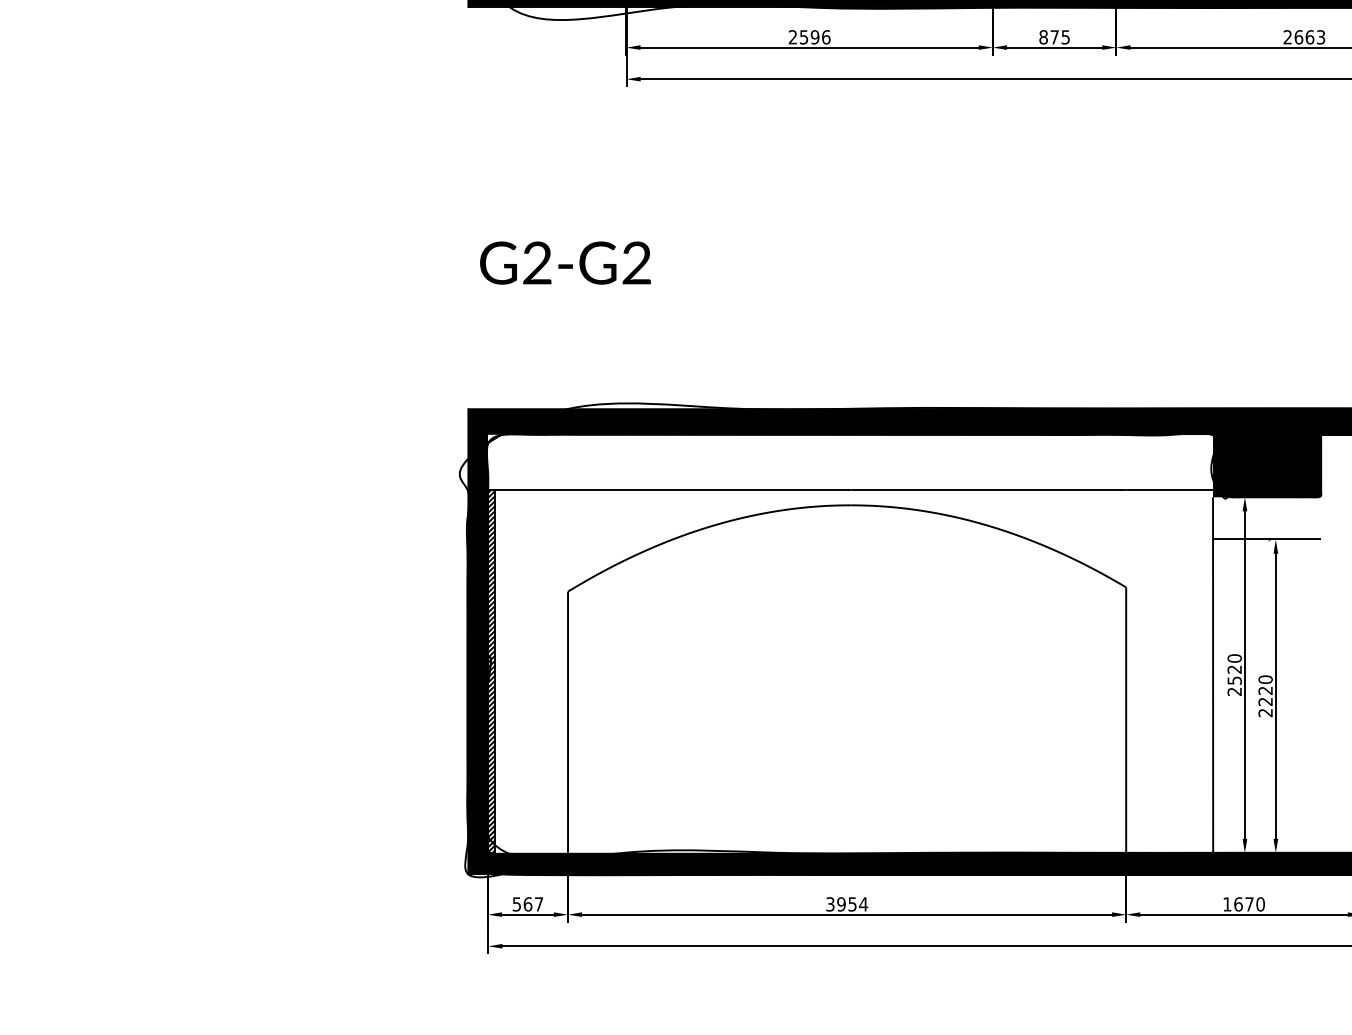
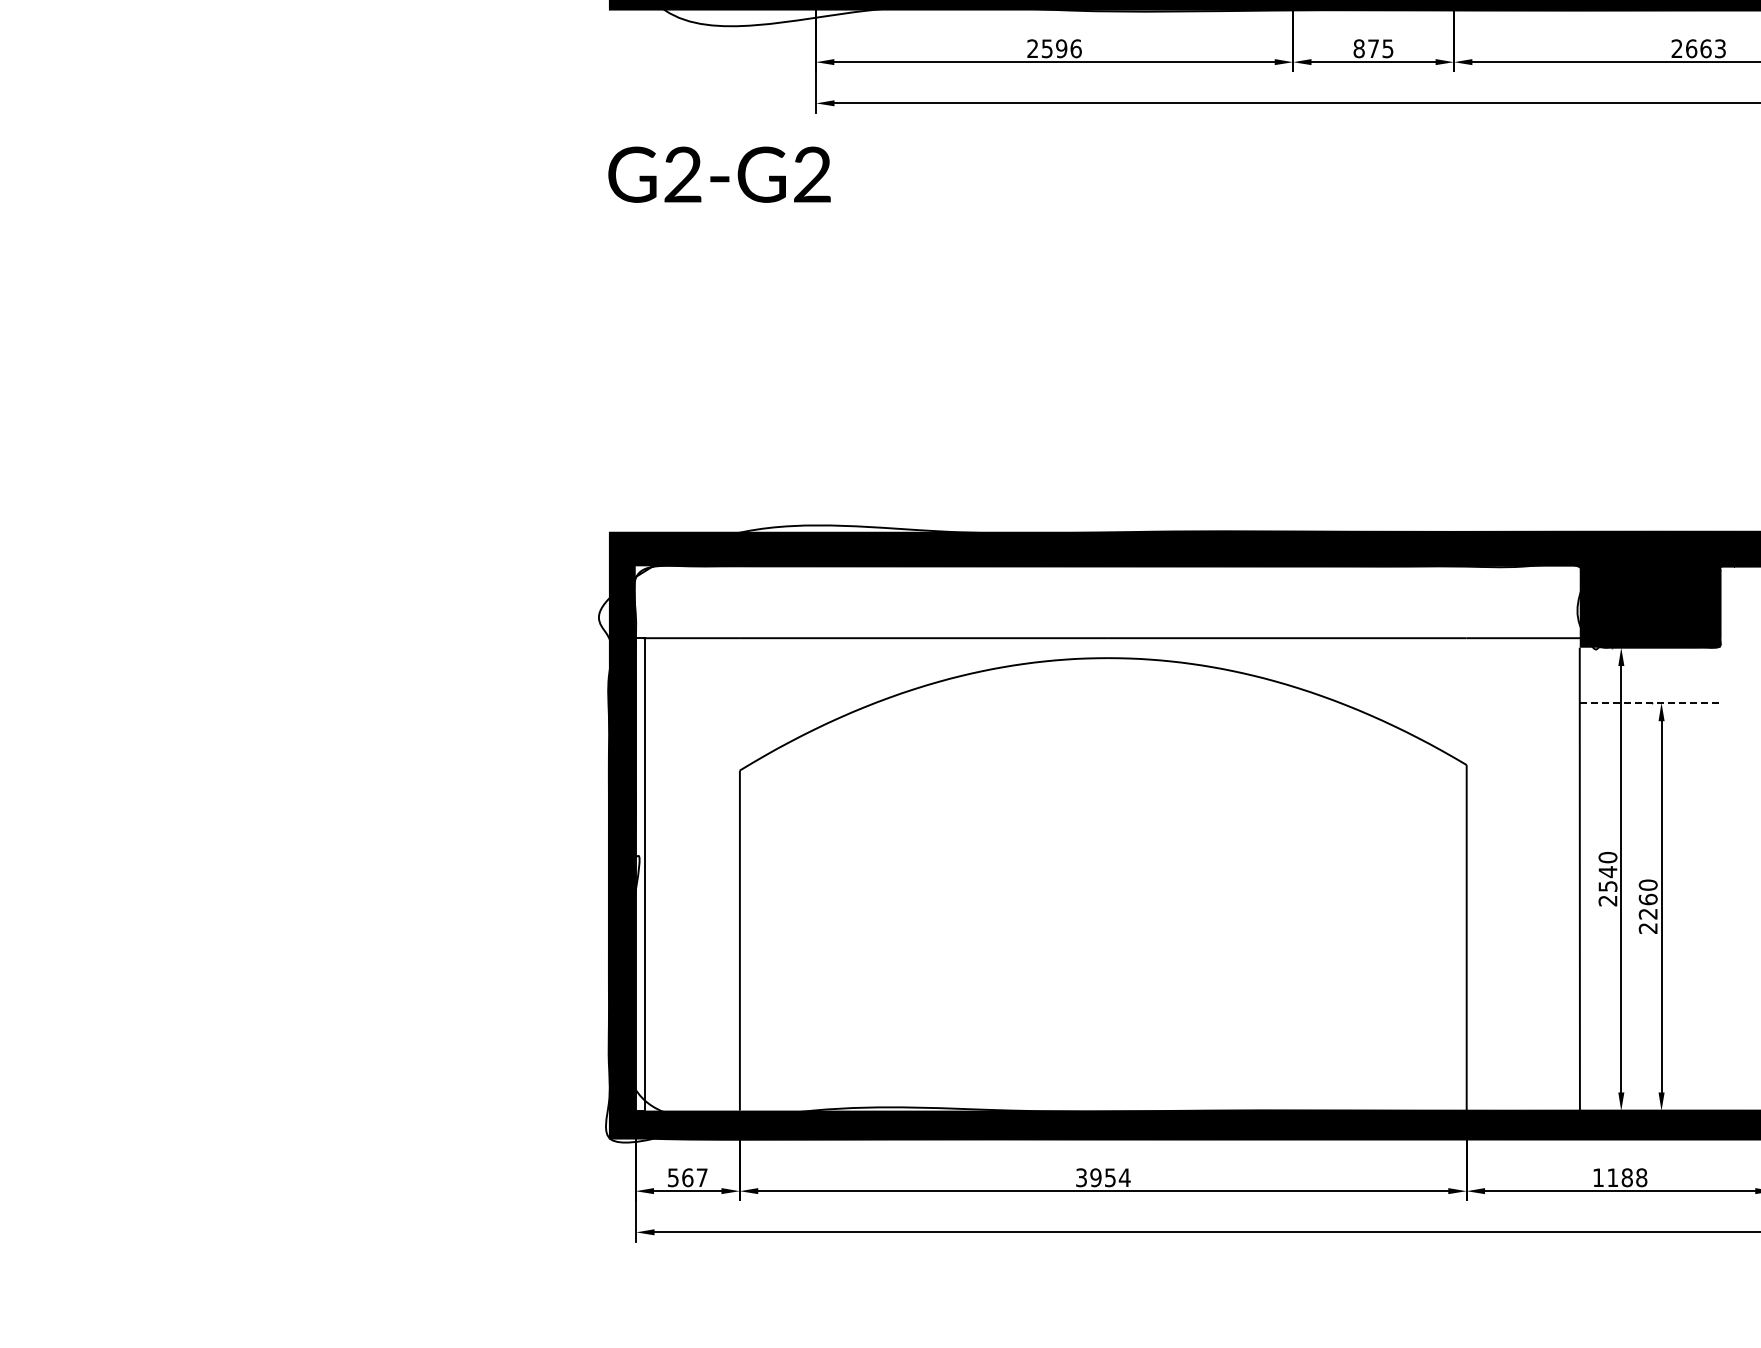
text: (565, 262) -> (719, 174), moved
line: (1267, 539) -> (1650, 702), solid -> dashed
text: (1234, 669) -> (1607, 872), 2520 -> 2540
hatch: (490, 671) -> (639, 874), removed
text: (1265, 690) -> (1647, 899), 2220 -> 2260
text: (1249, 904) -> (1627, 1177), 1670 -> 1188

